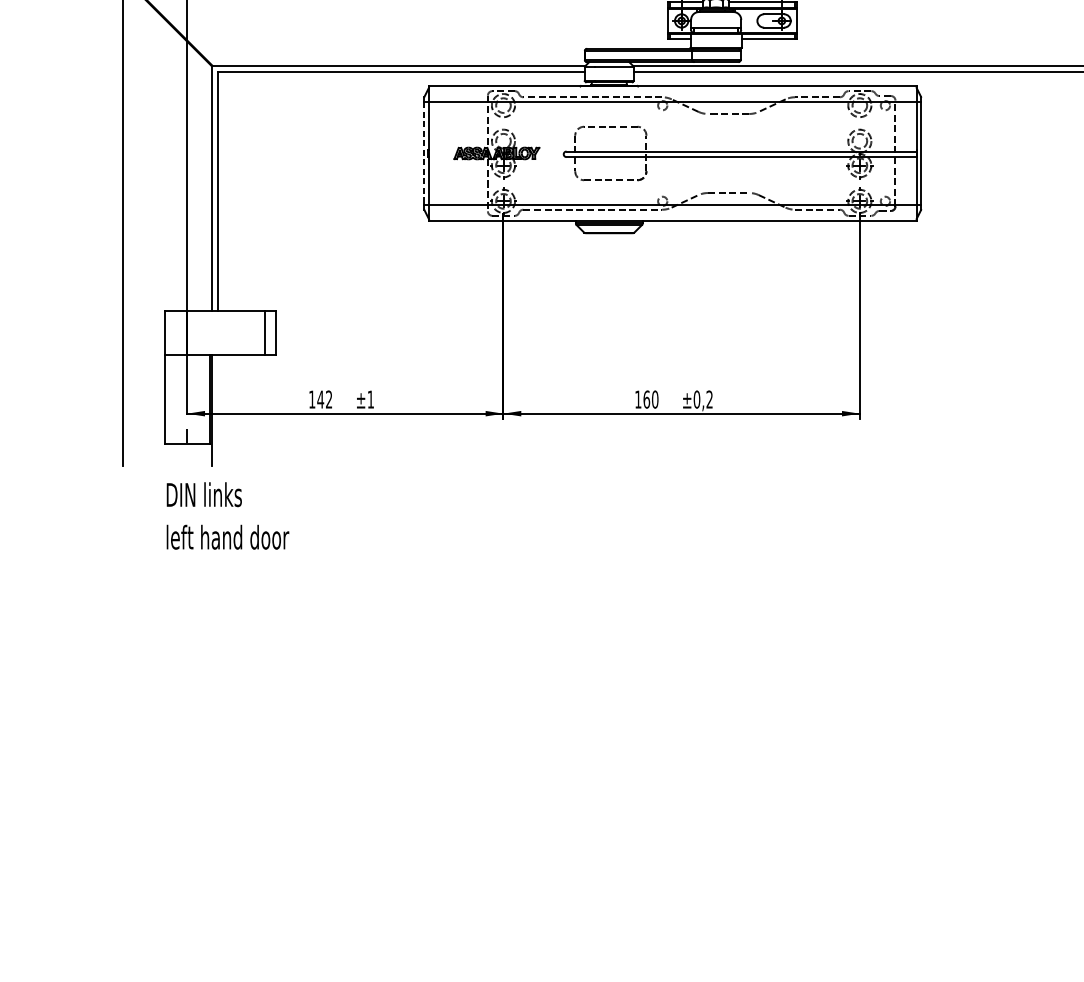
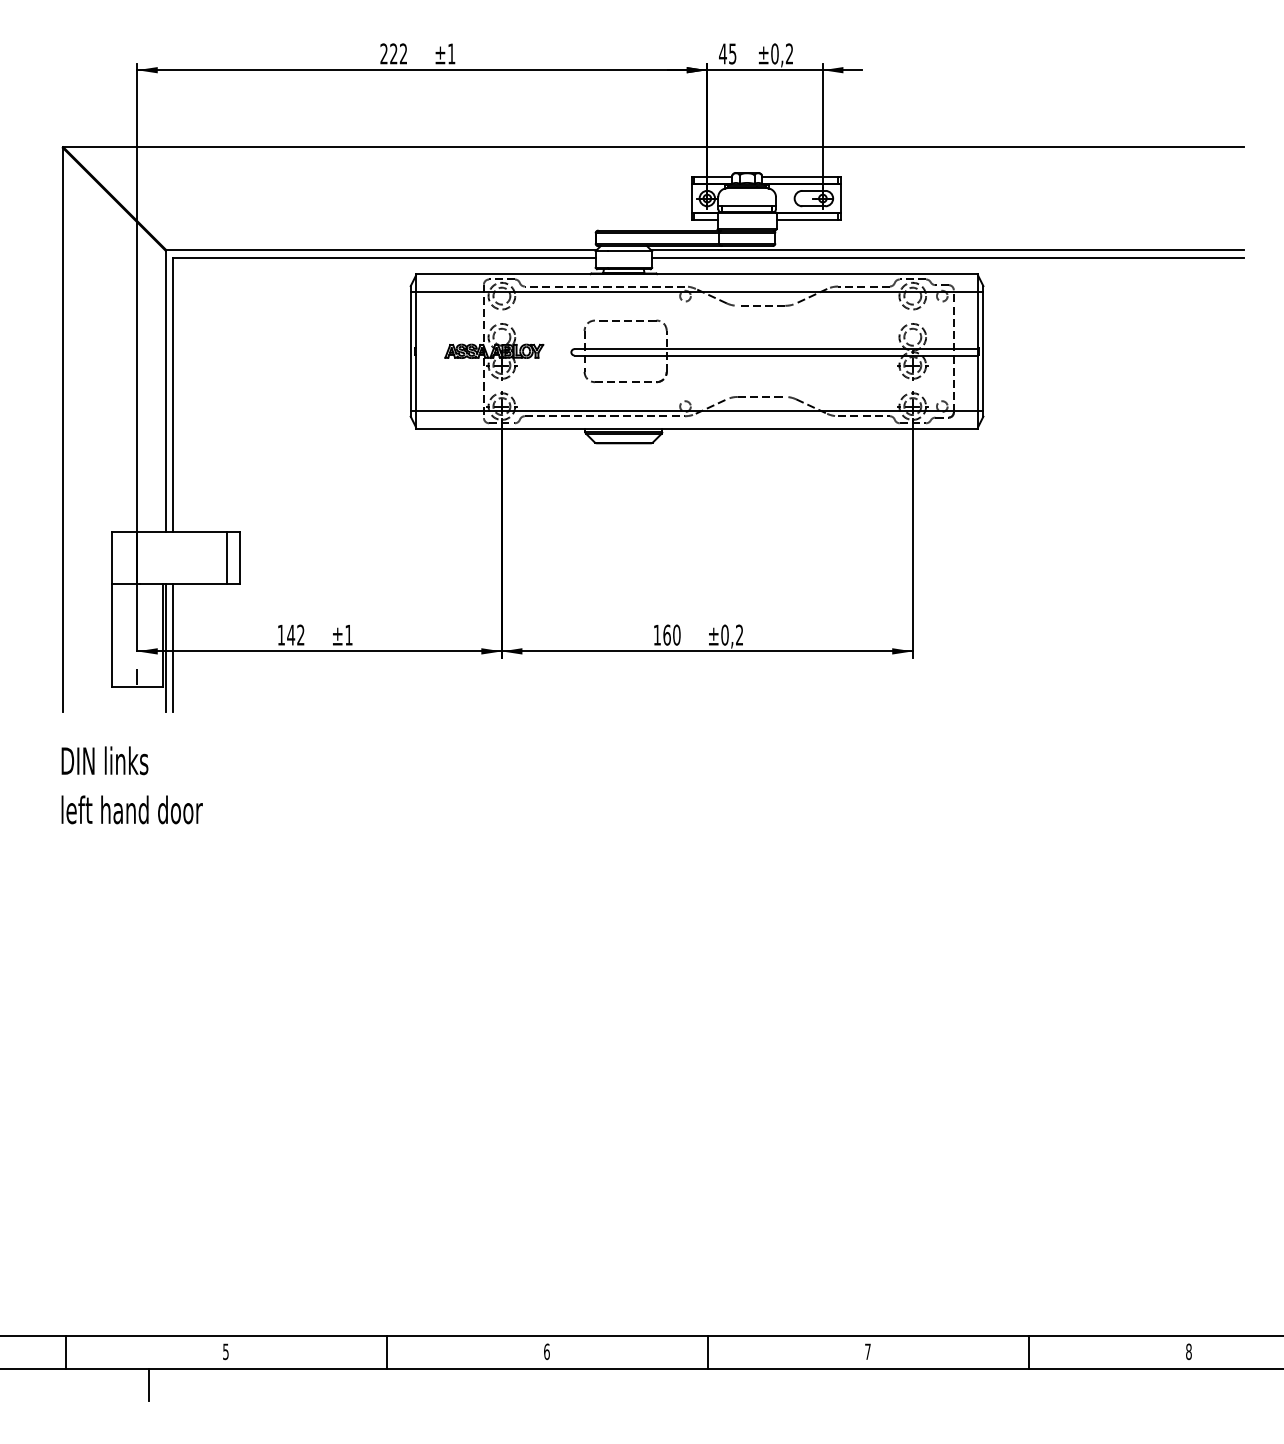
line: (424, 153) -> (410, 351), dashed -> solid
line: (218, 410) -> (173, 647), added
text: (227, 516) -> (131, 785), moved

